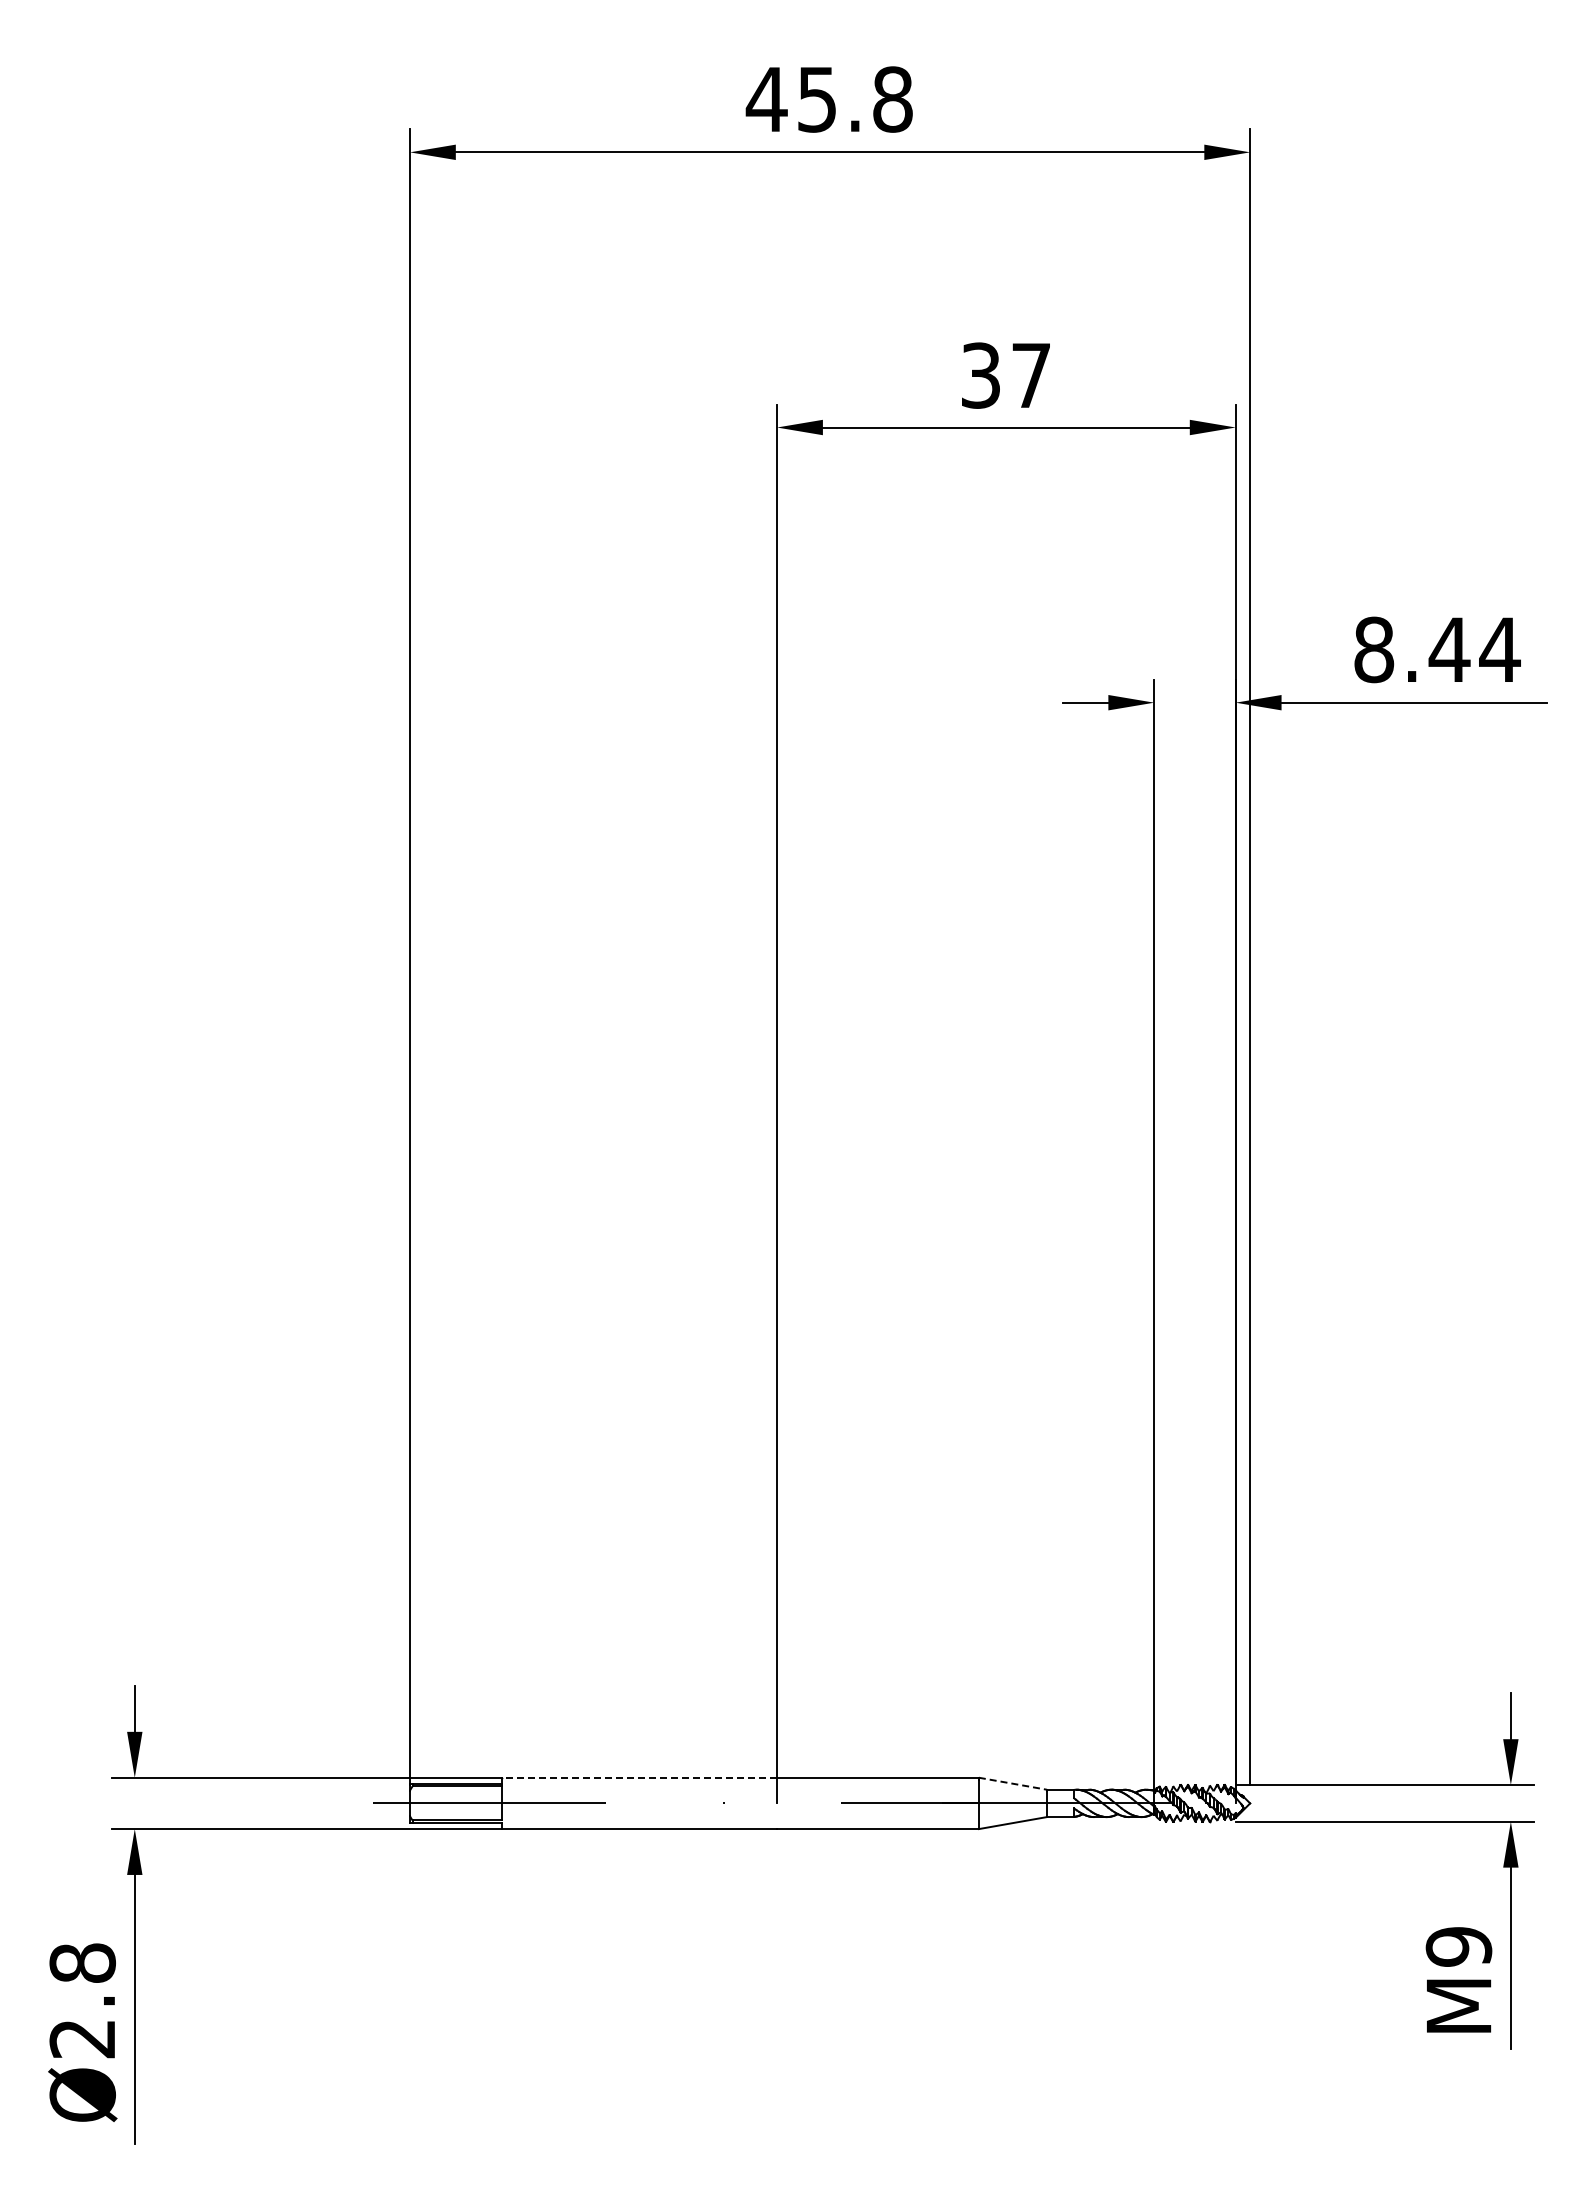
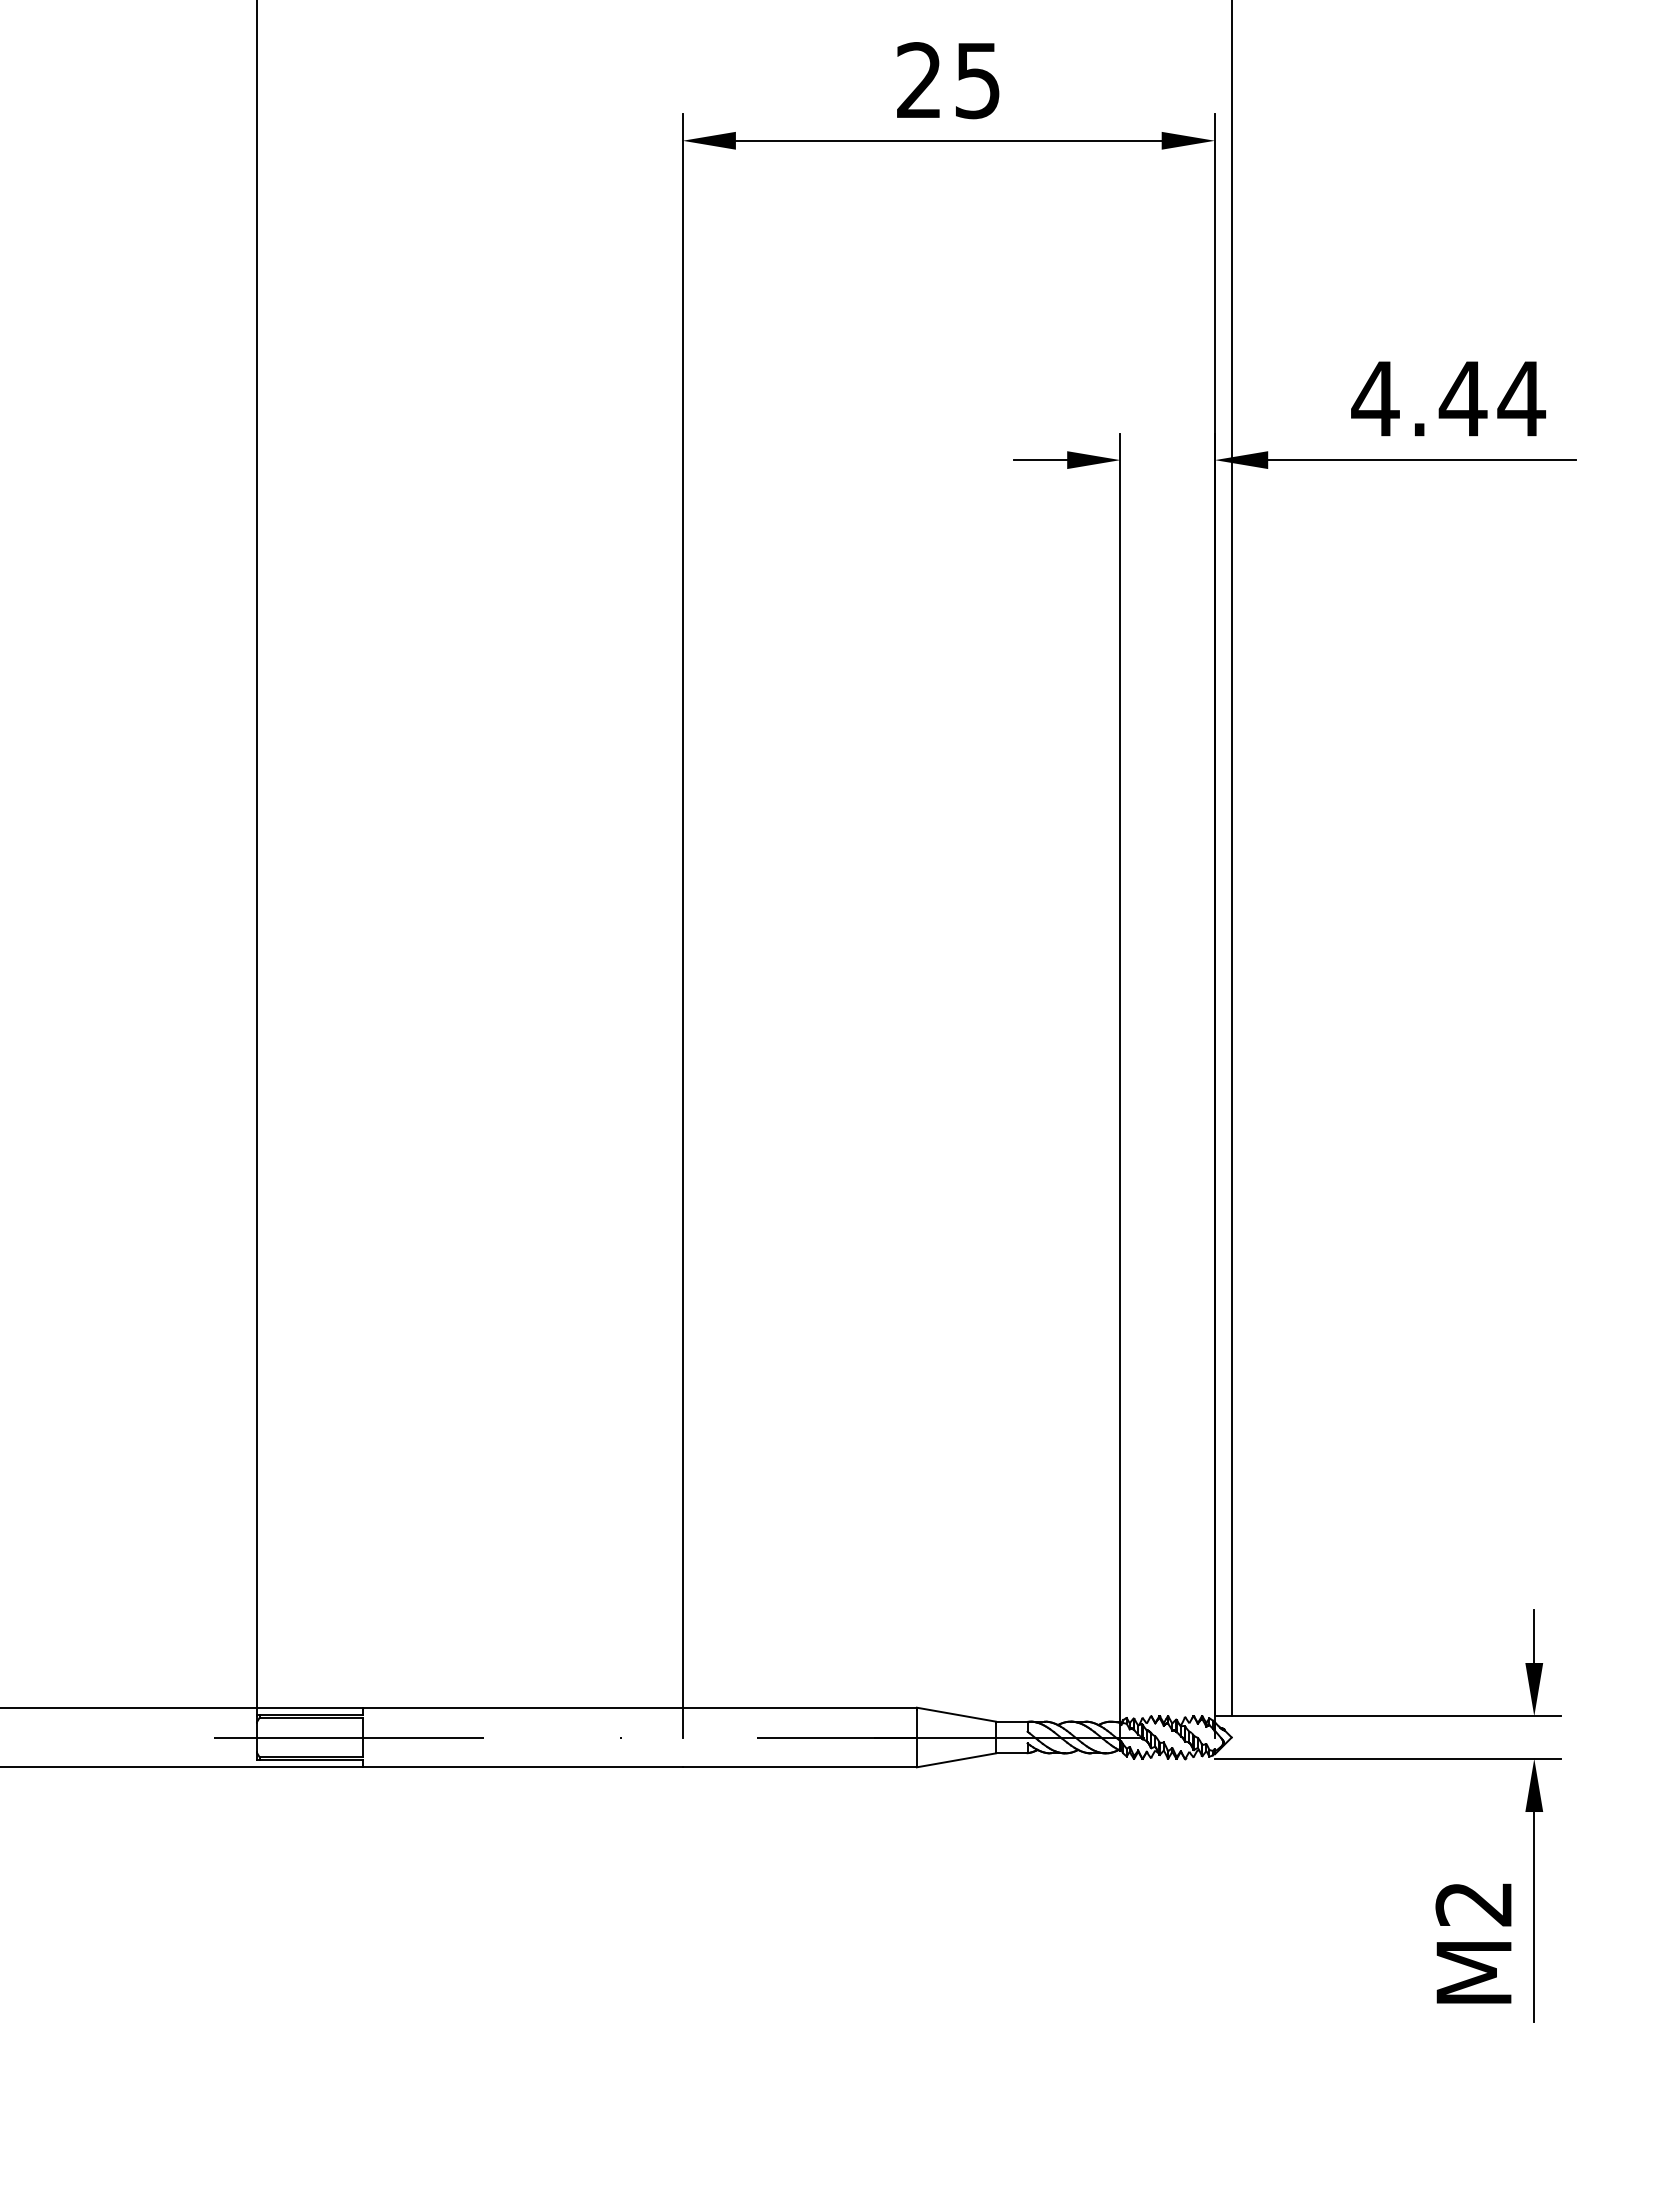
text: (1005, 375) -> (947, 80), 37 -> 25
text: (1374, 649) -> (1376, 398), 8.44 -> 4.44
line: (639, 1777) -> (523, 1707), dashed -> solid
line: (1012, 1783) -> (955, 1714), dashed -> solid
text: (1458, 1946) -> (1473, 1903), M9 -> M2

